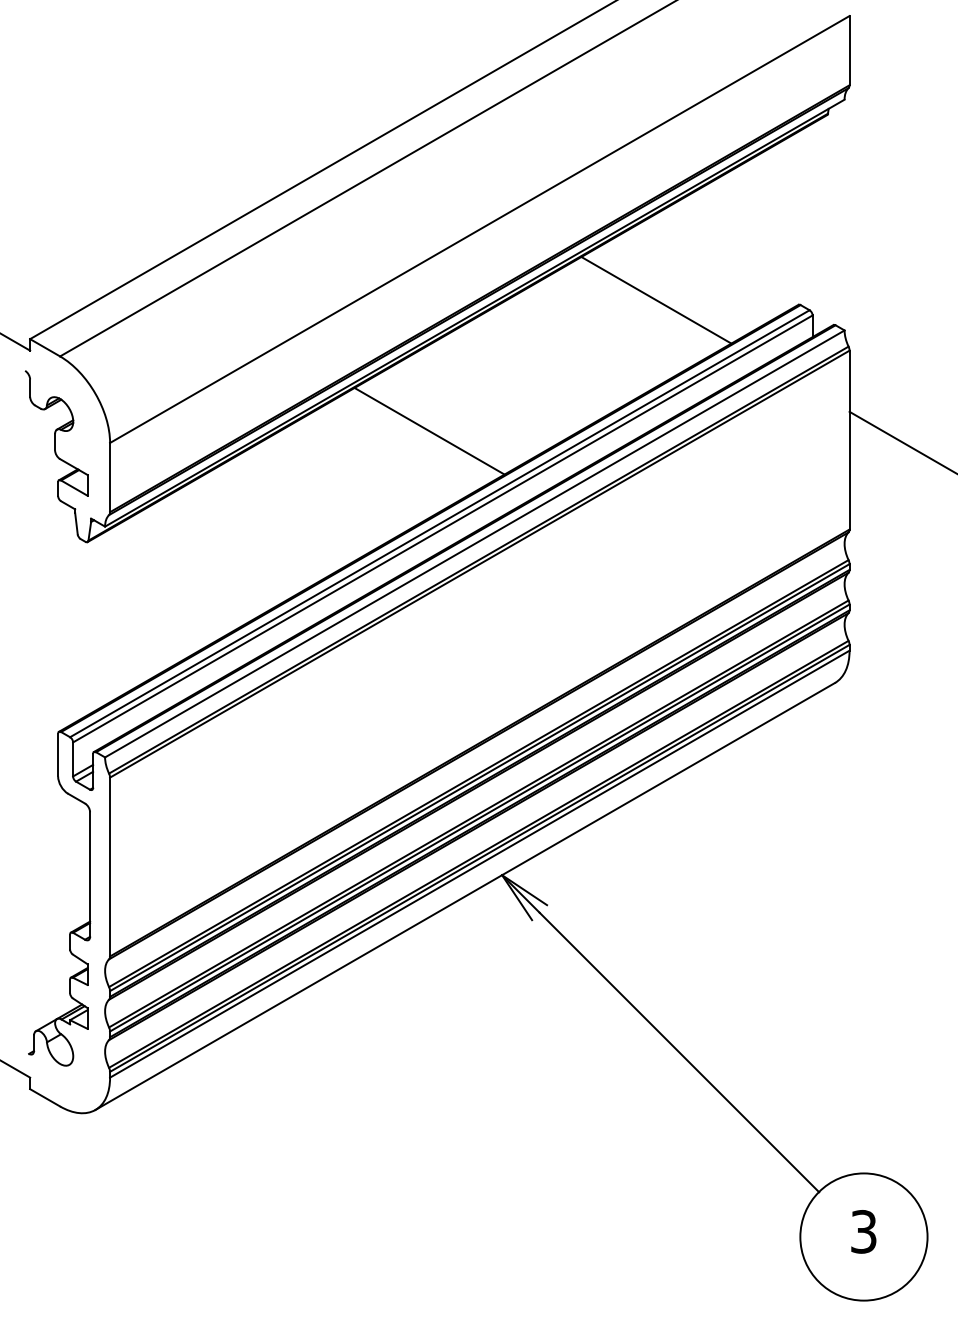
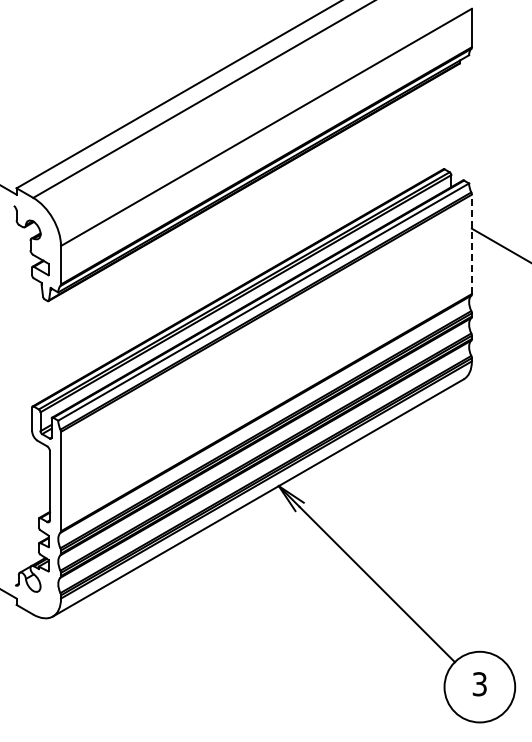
line: (656, 299) -> (364, 166), removed
line: (429, 431) -> (238, 239), removed
line: (848, 440) -> (471, 244), solid -> dashed

